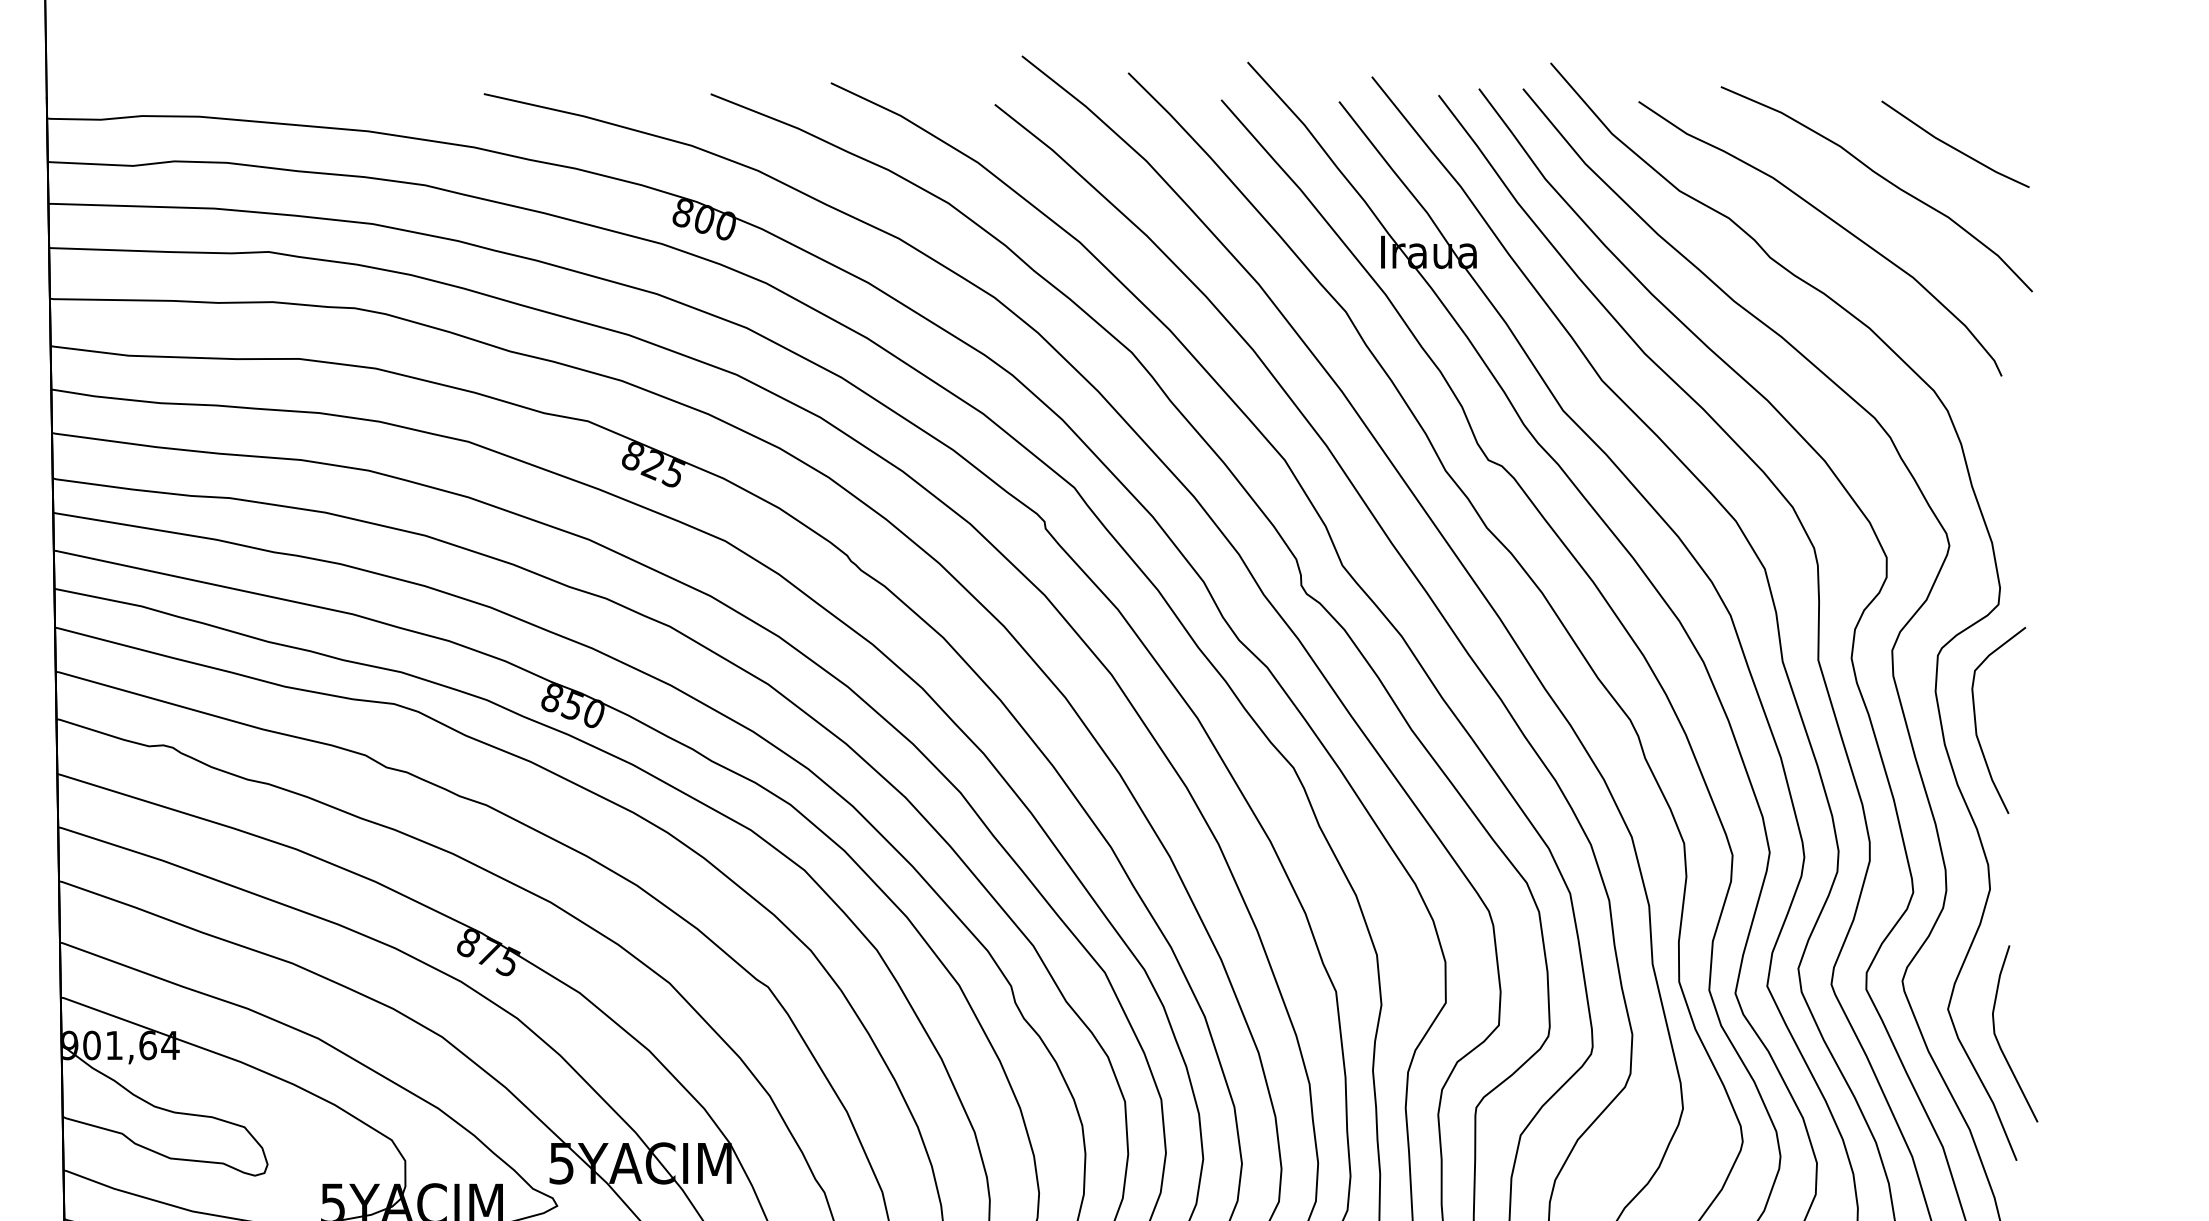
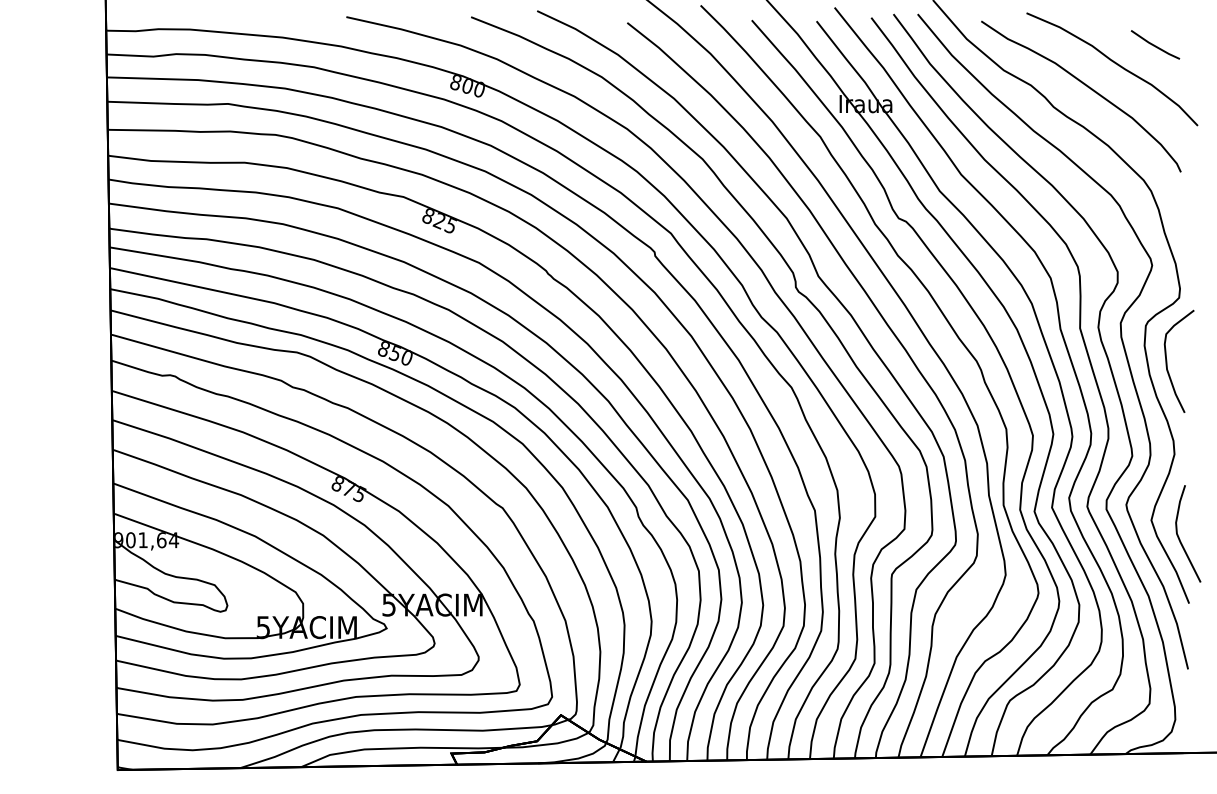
part: (1955, 143) -> (1155, 44), size x0.6

